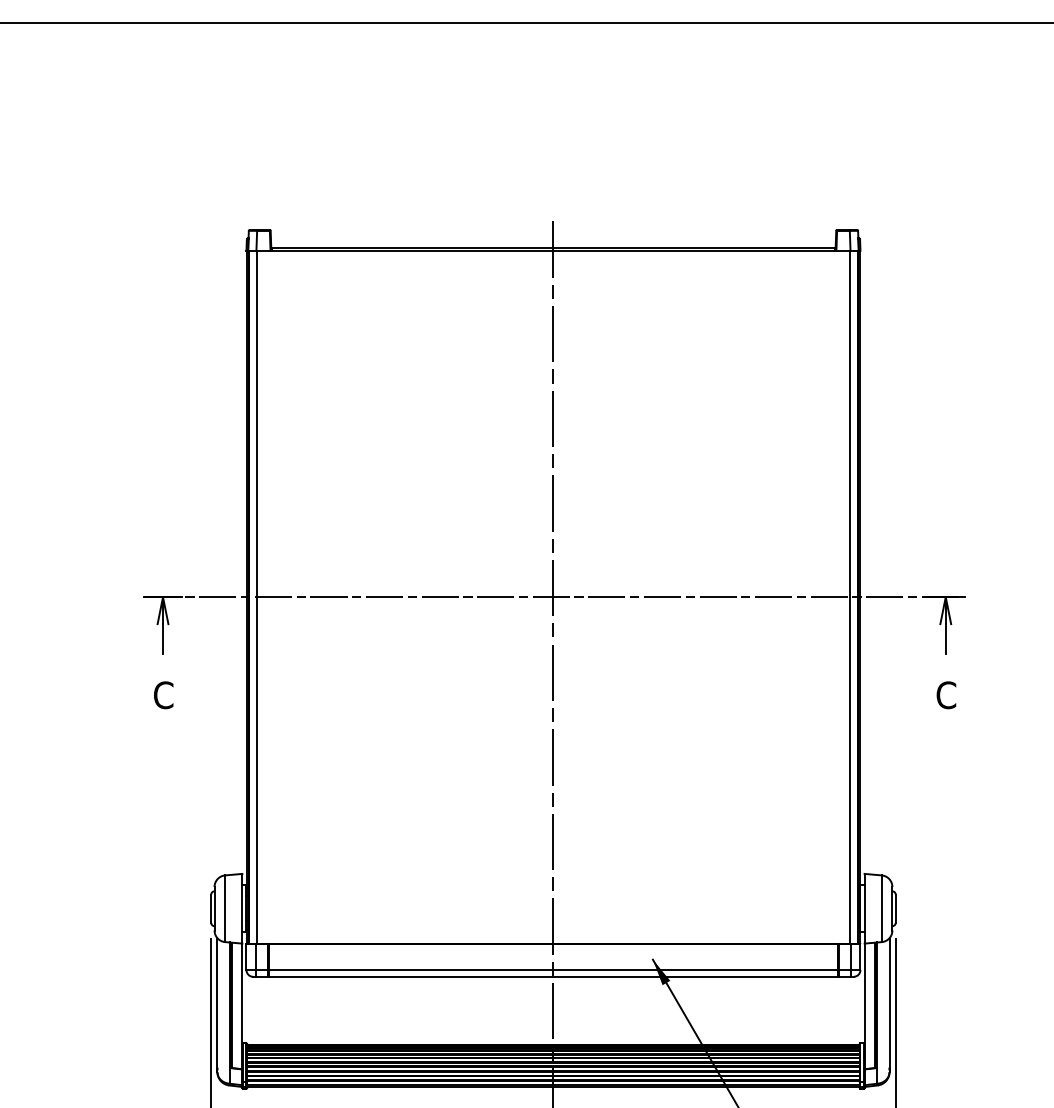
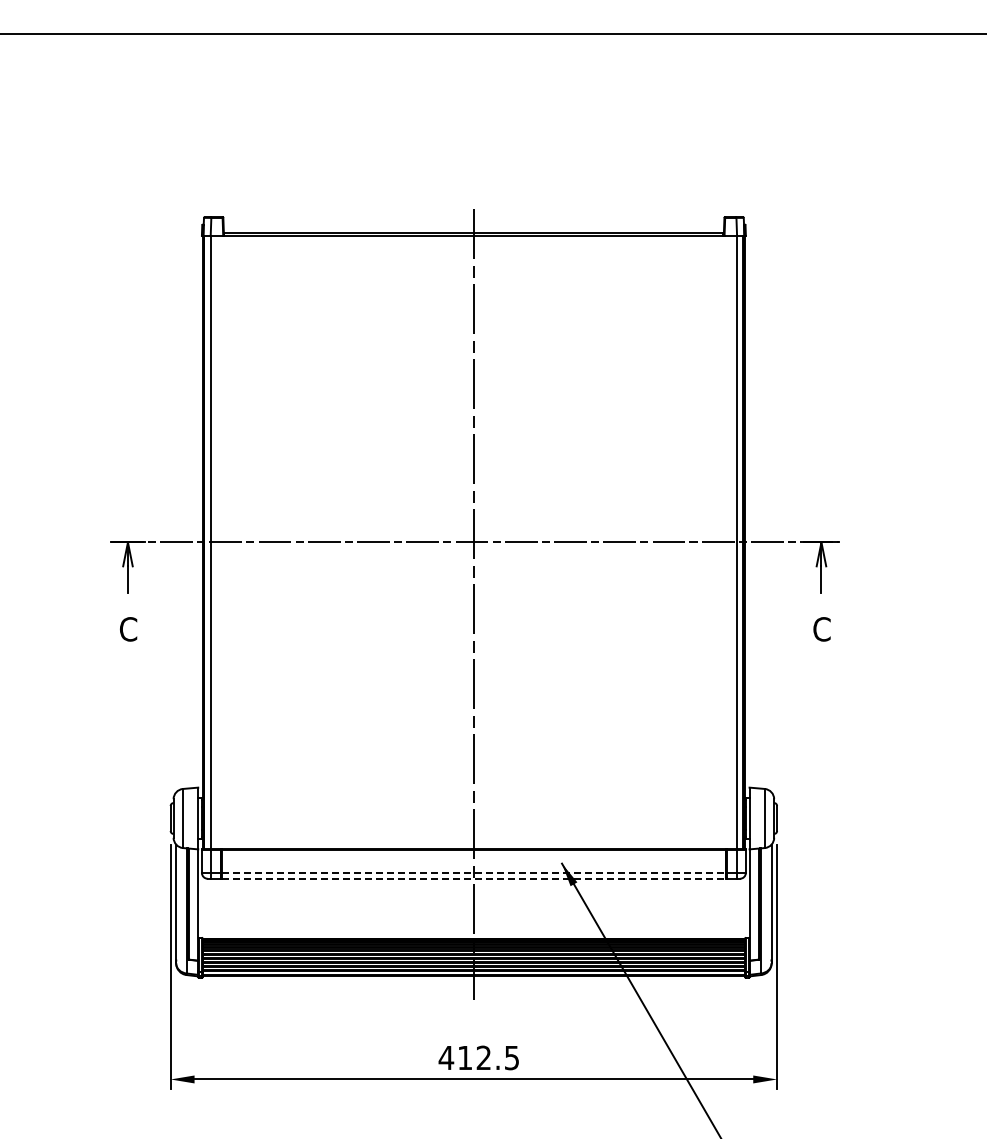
line: (554, 969) -> (474, 872), solid -> dashed
line: (554, 976) -> (474, 878), solid -> dashed

